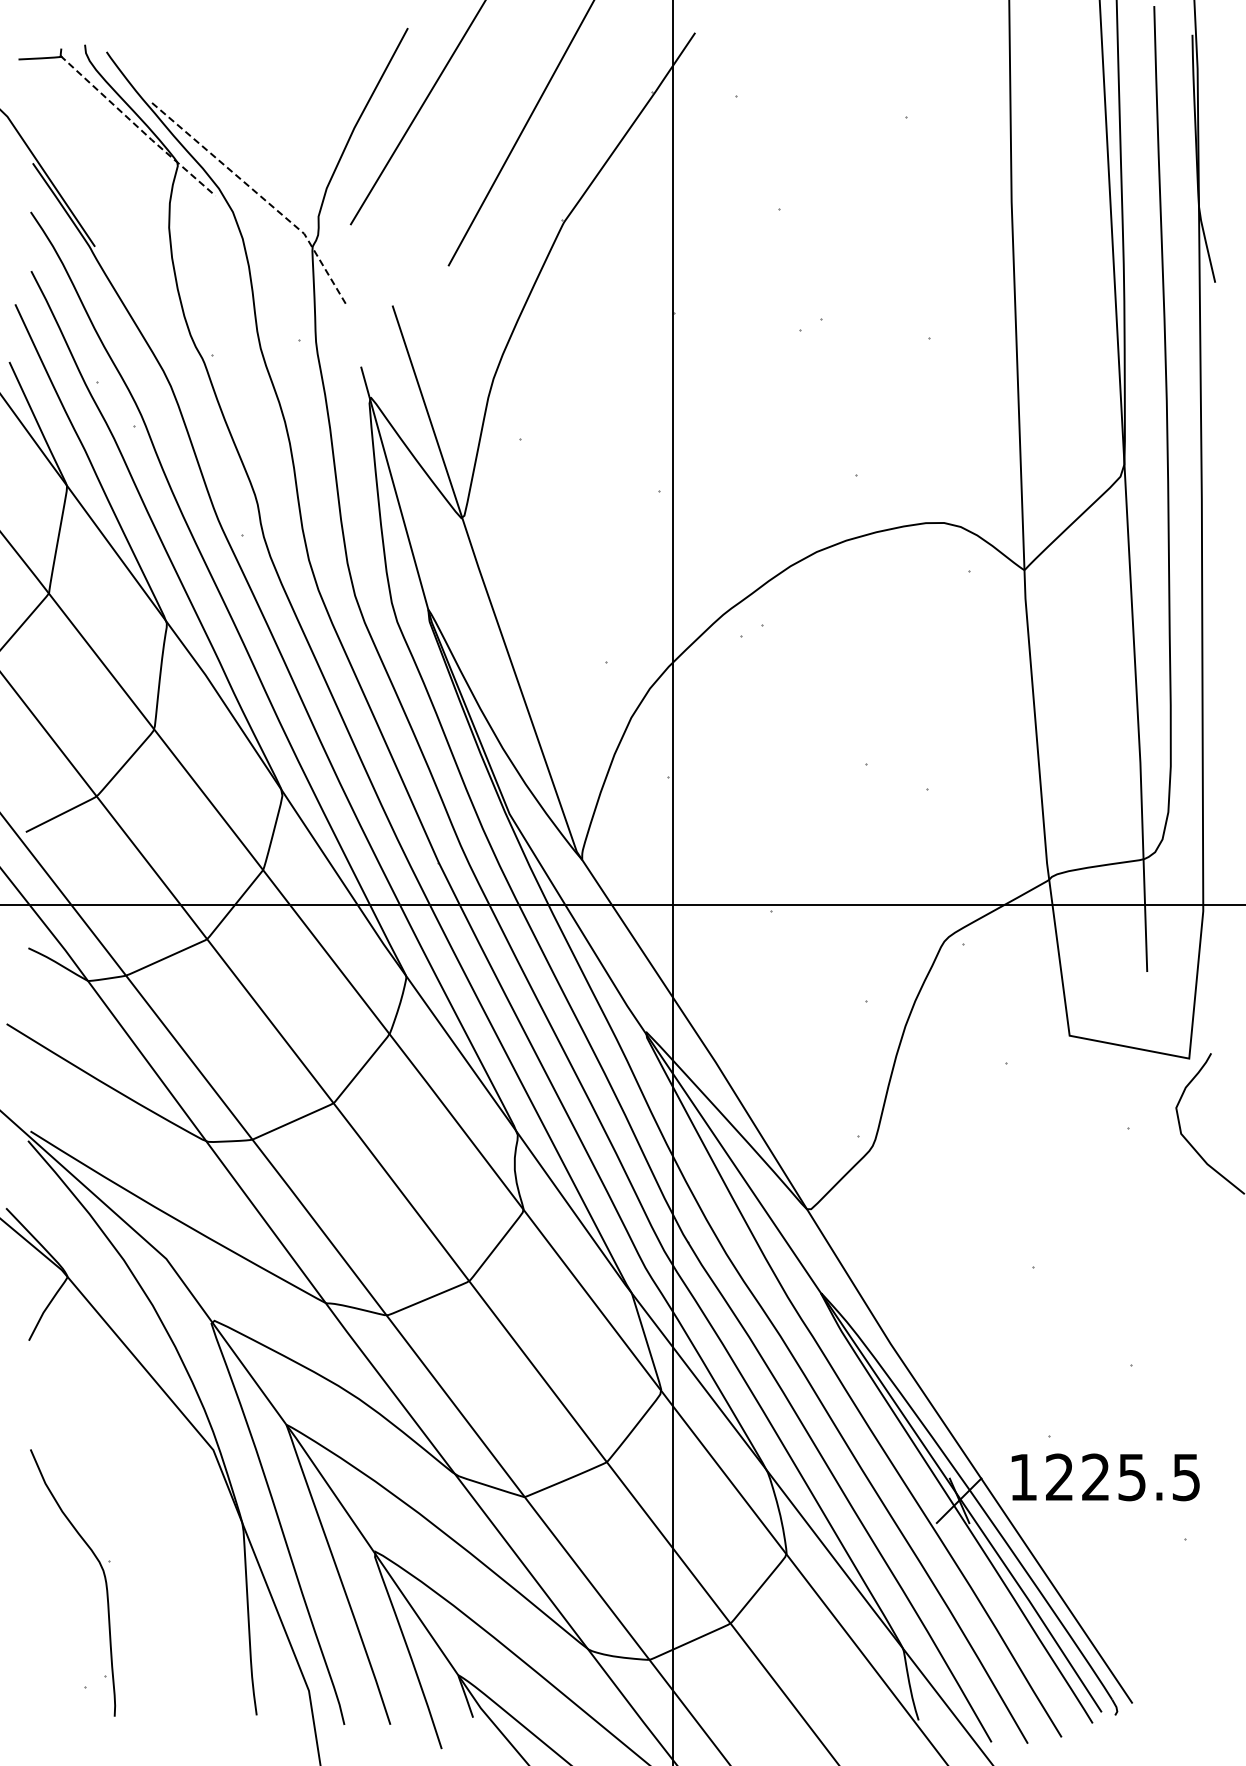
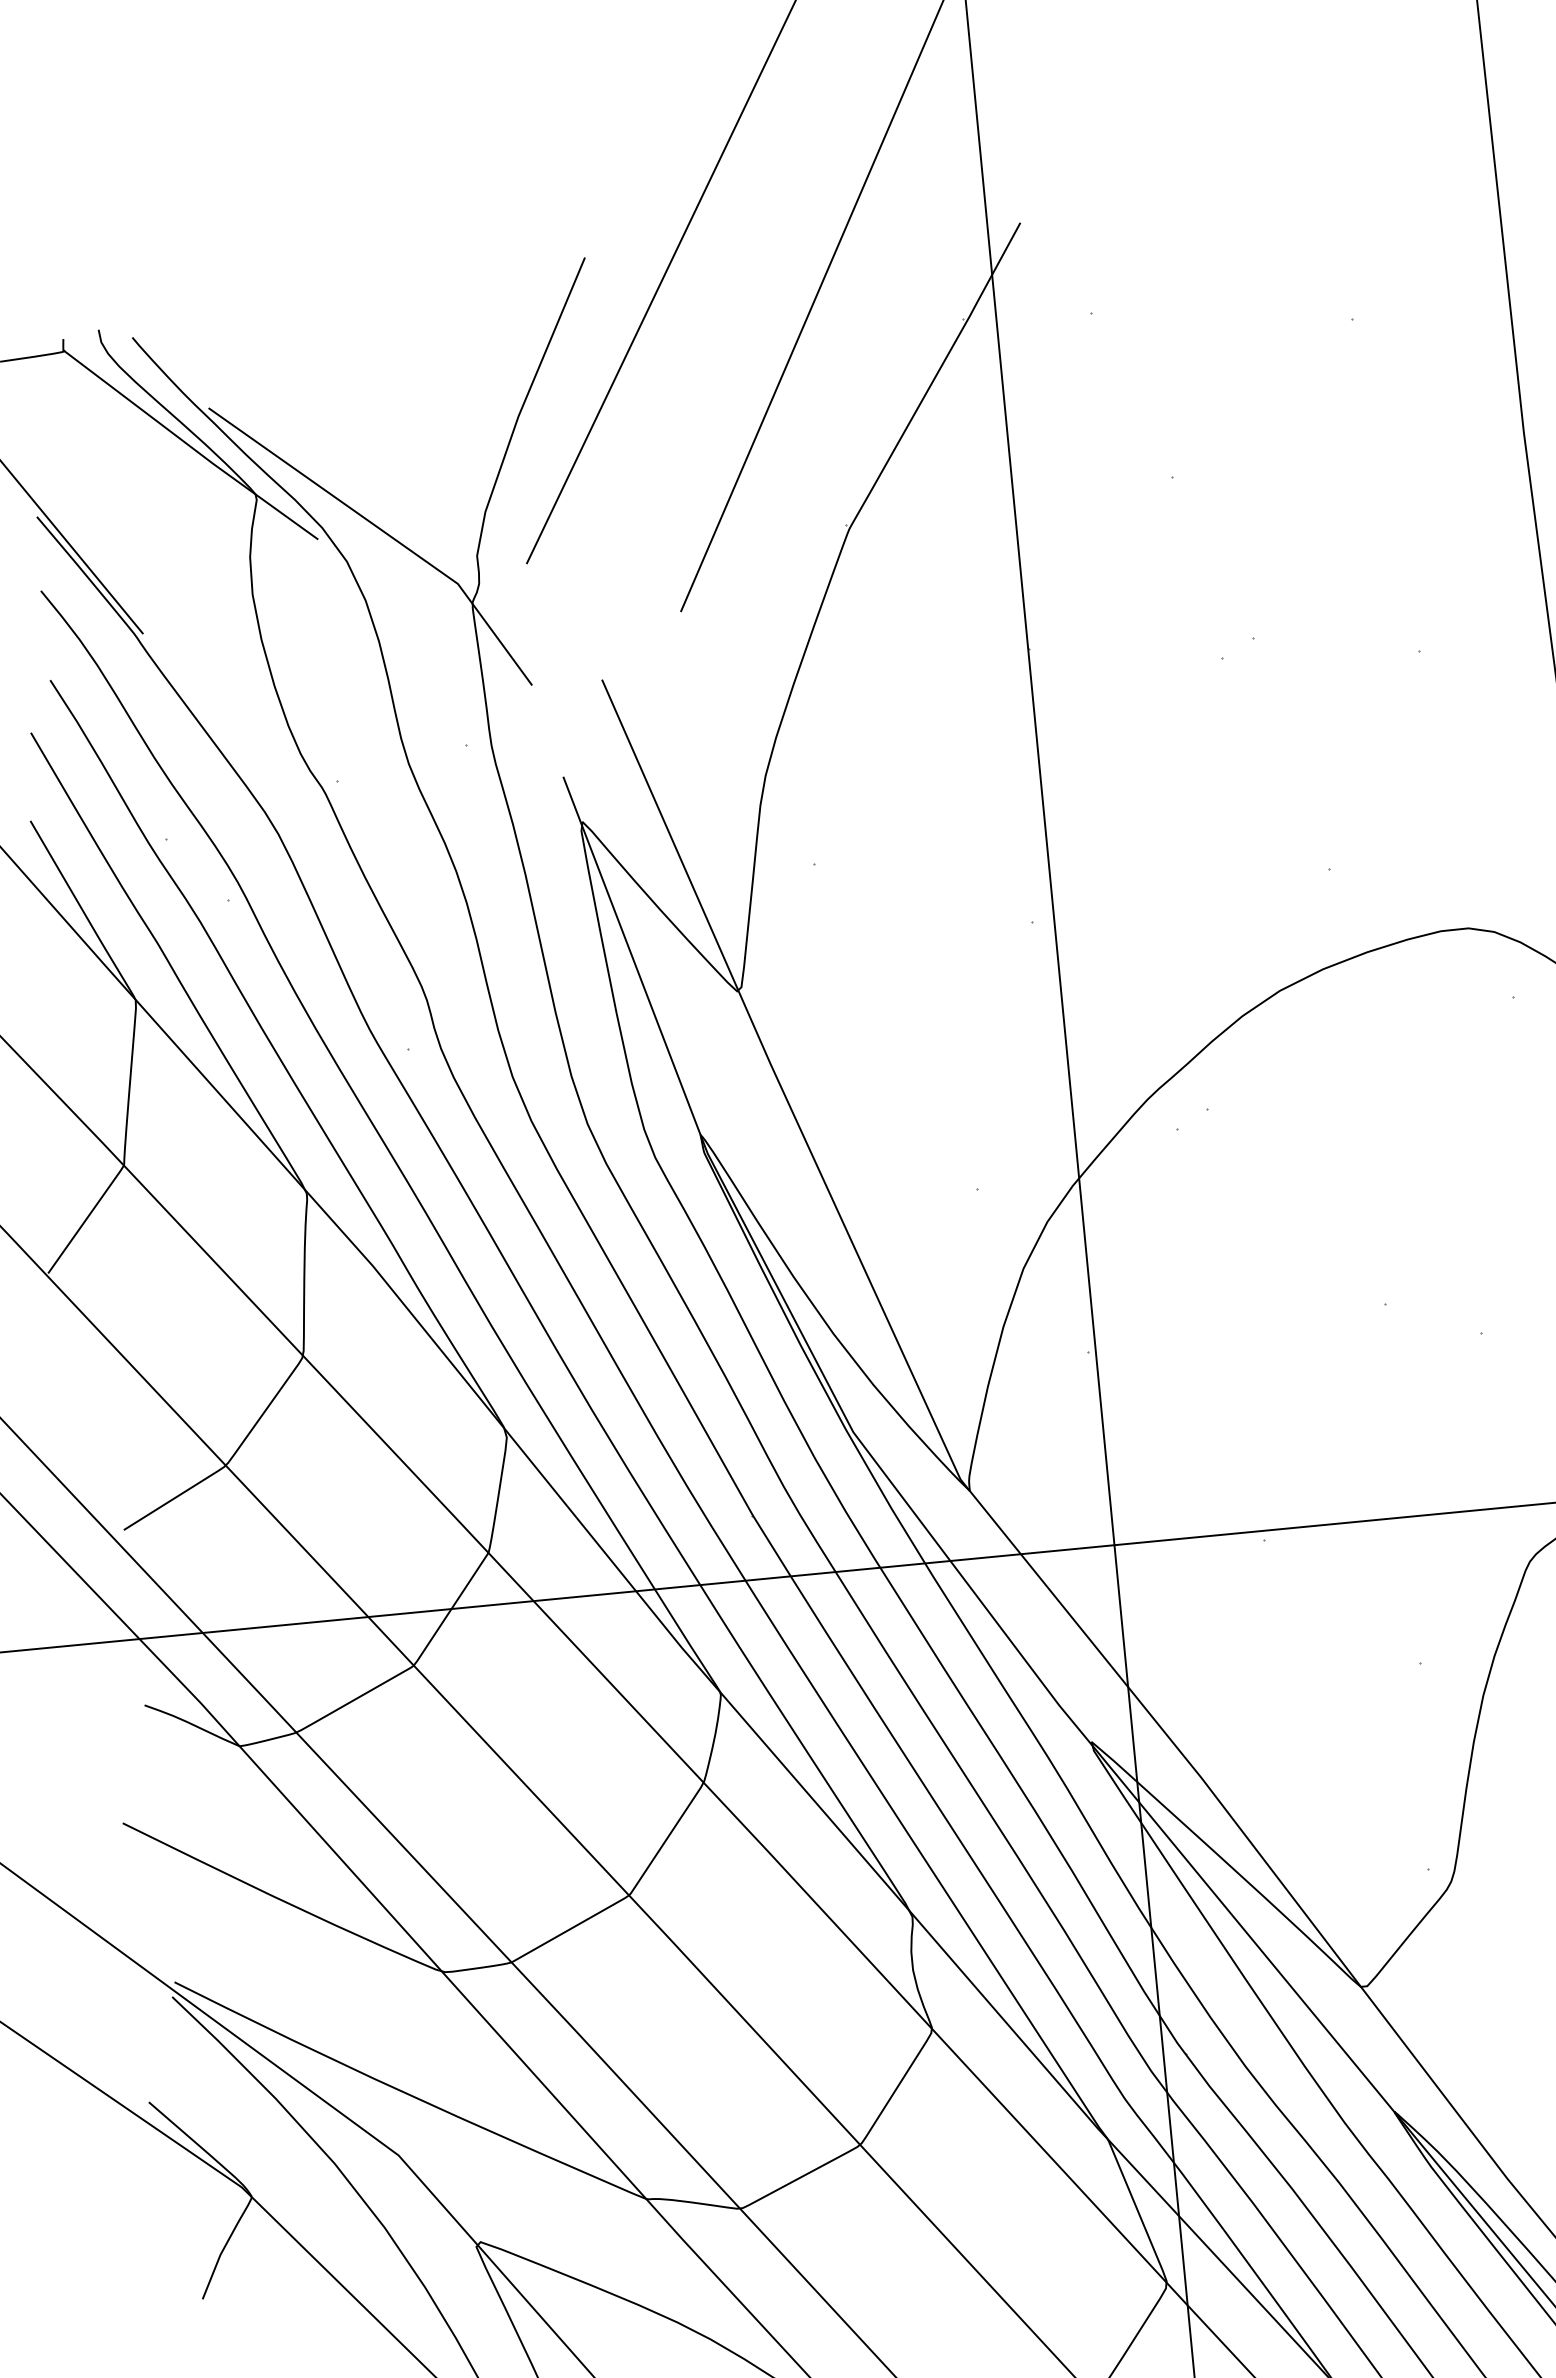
line: (137, 127) -> (190, 447), dashed -> solid
line: (260, 196) -> (386, 533), dashed -> solid

